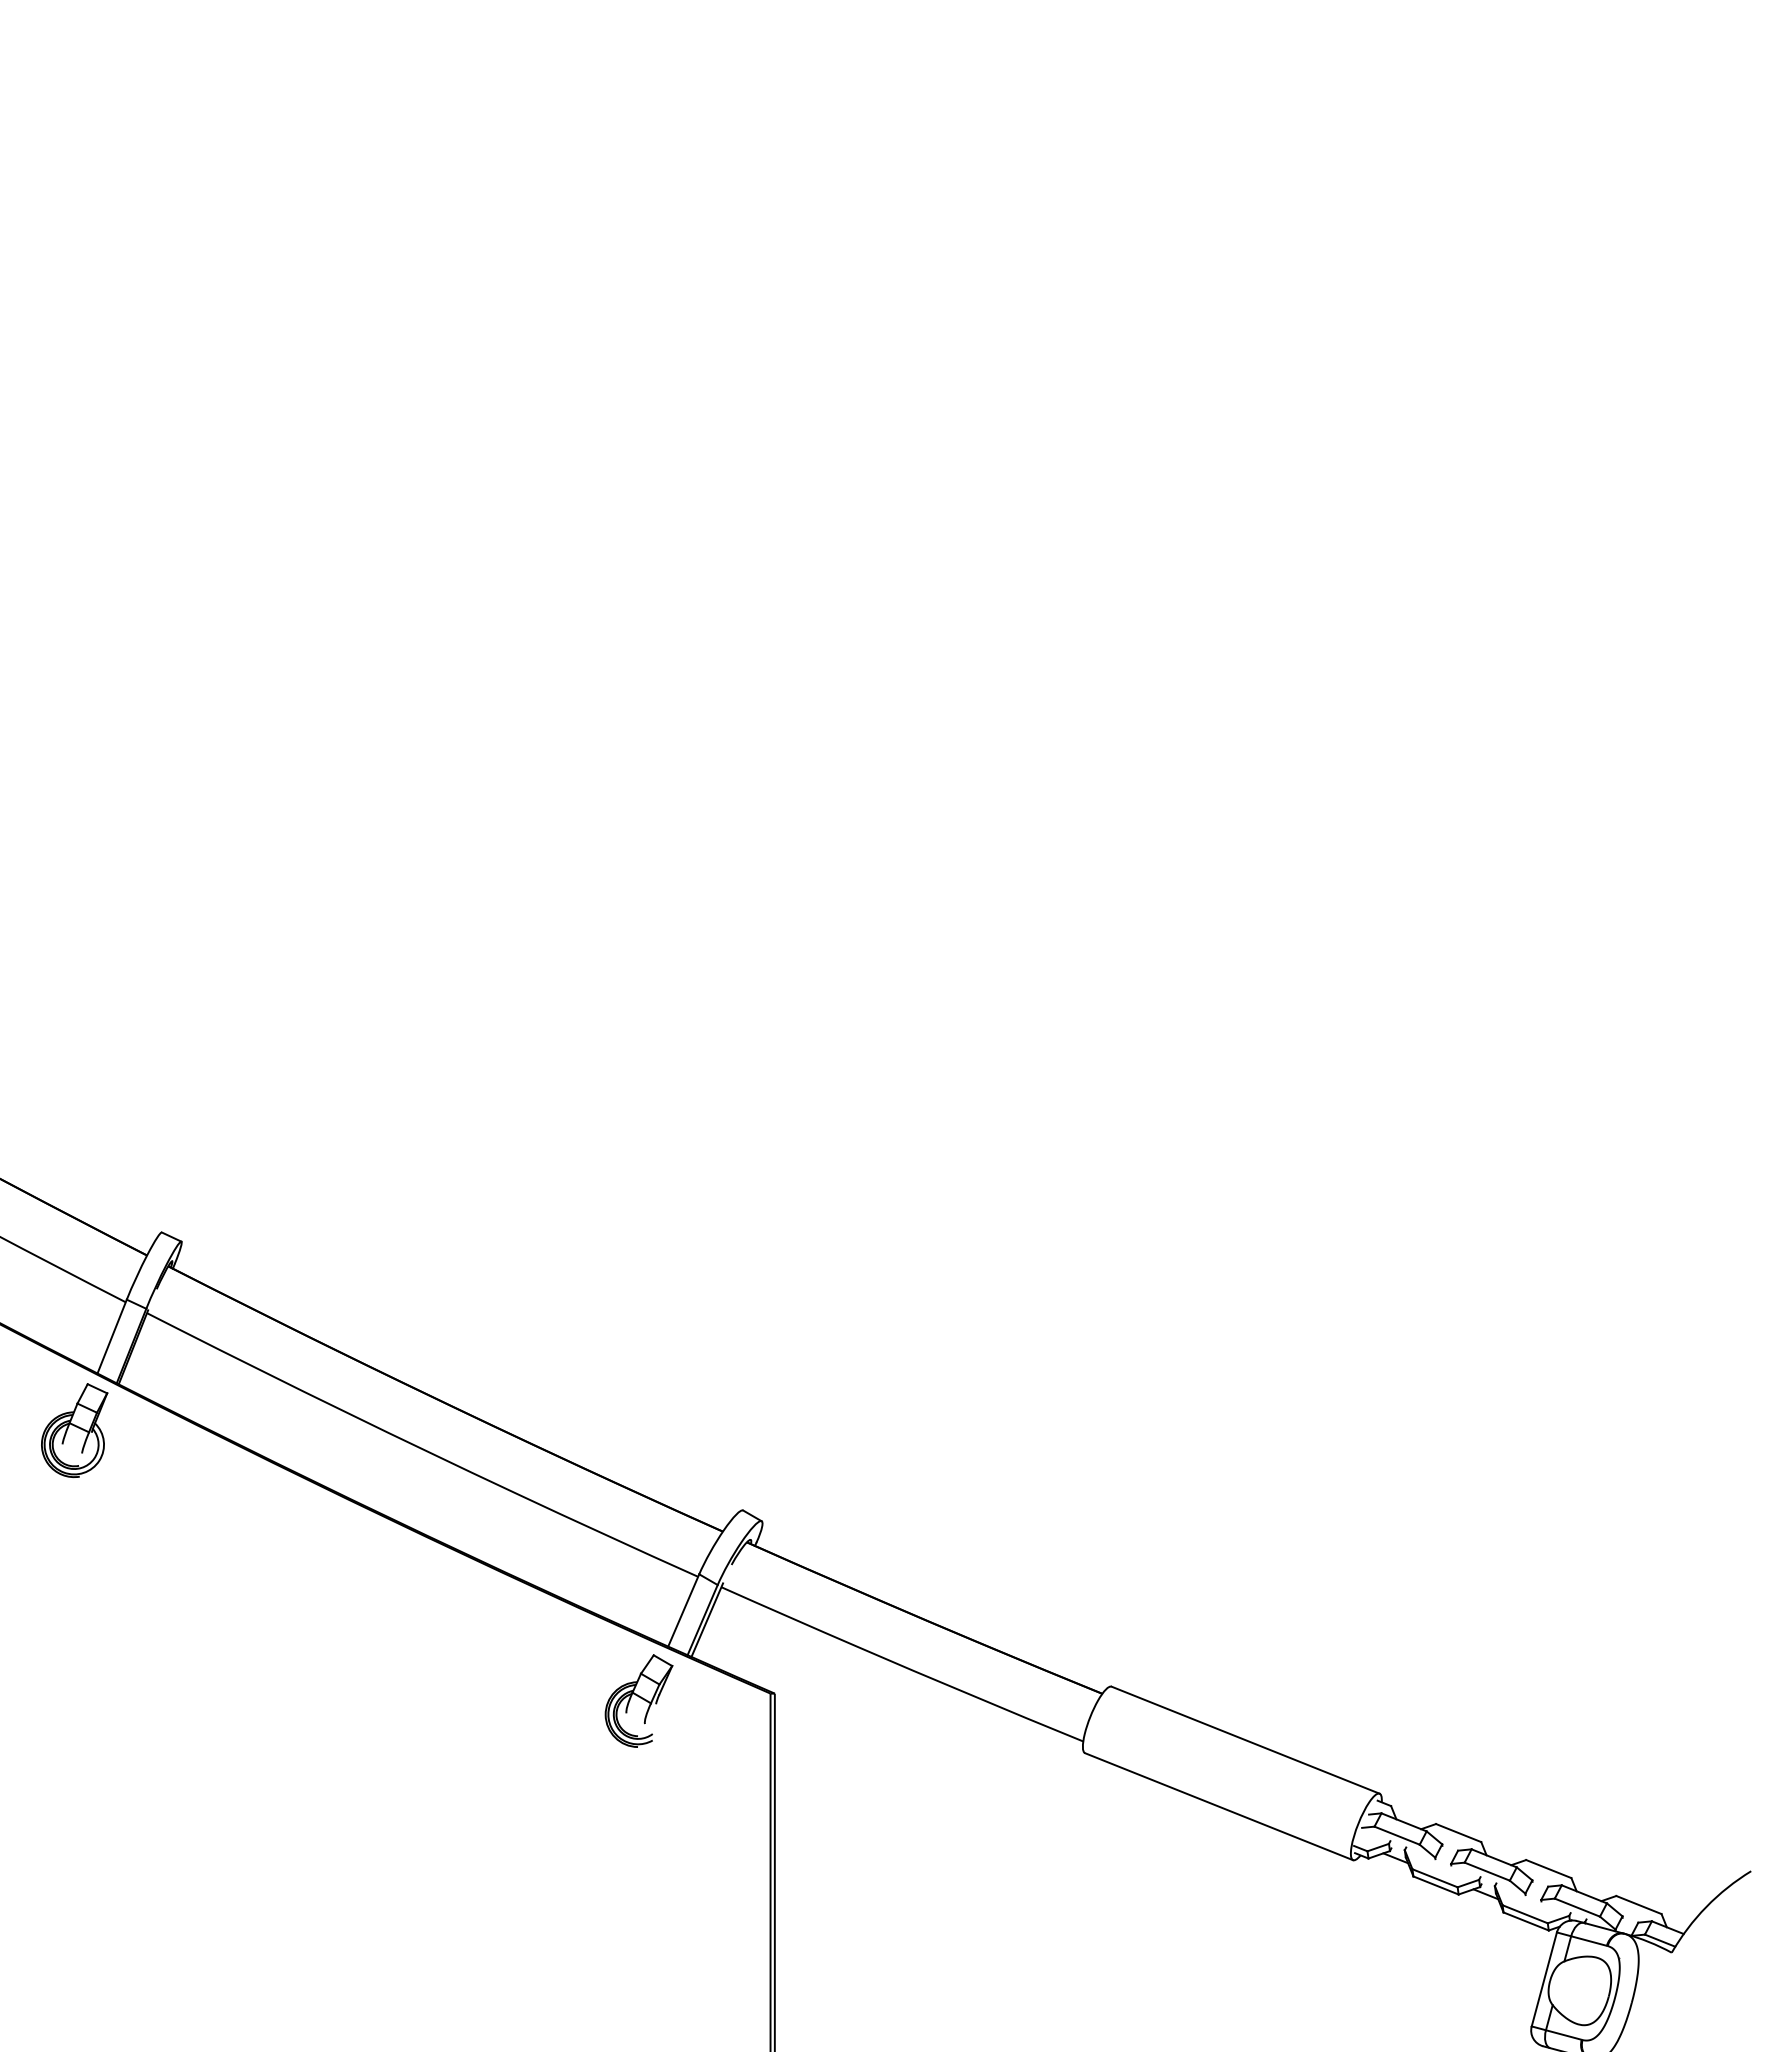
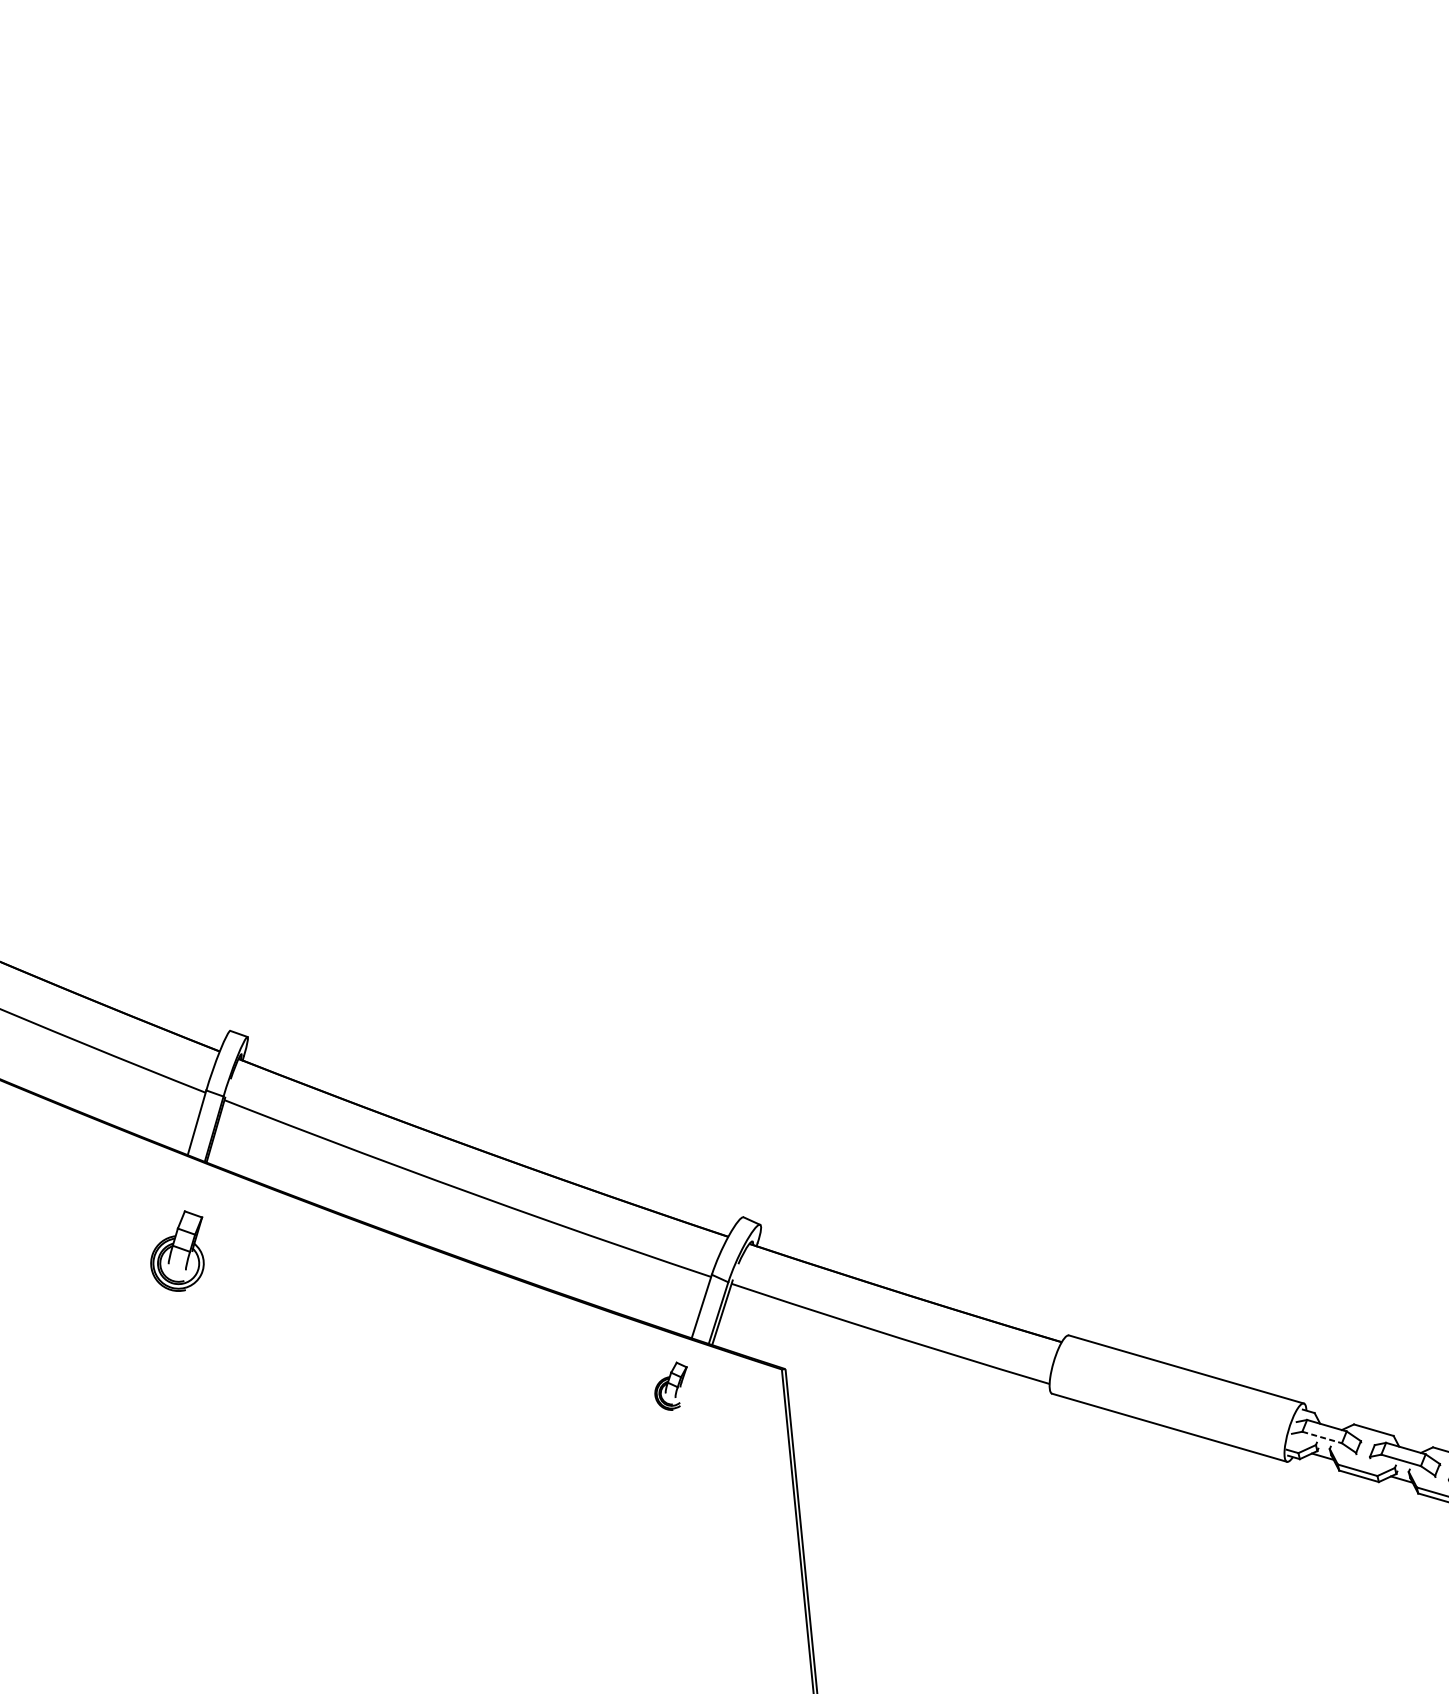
part: (74, 1430) -> (177, 1251), moved
part: (638, 1700) -> (671, 1386), size x0.6
line: (1397, 1835) -> (1322, 1437), solid -> dashed

